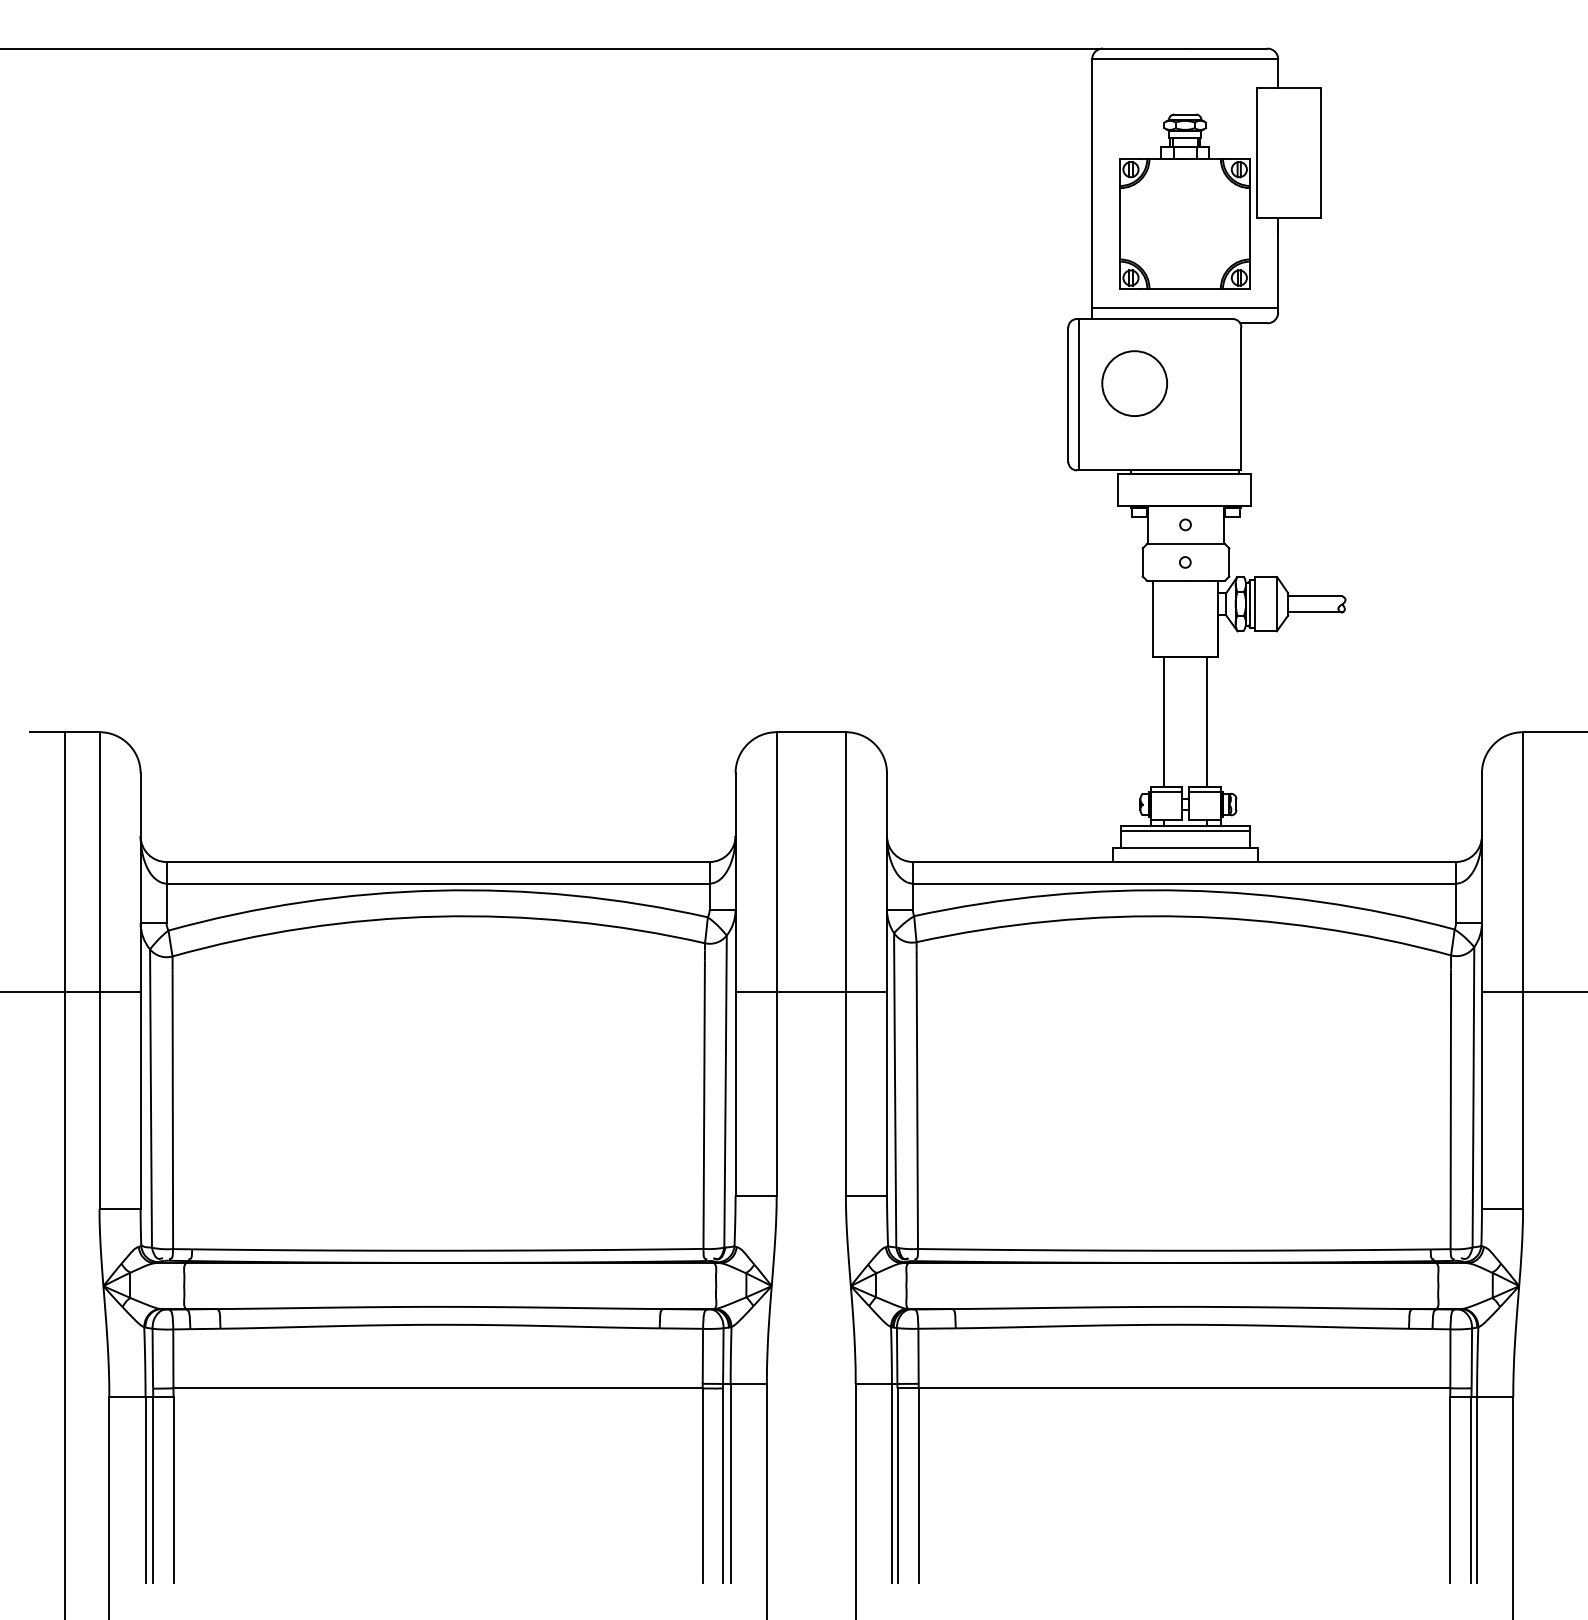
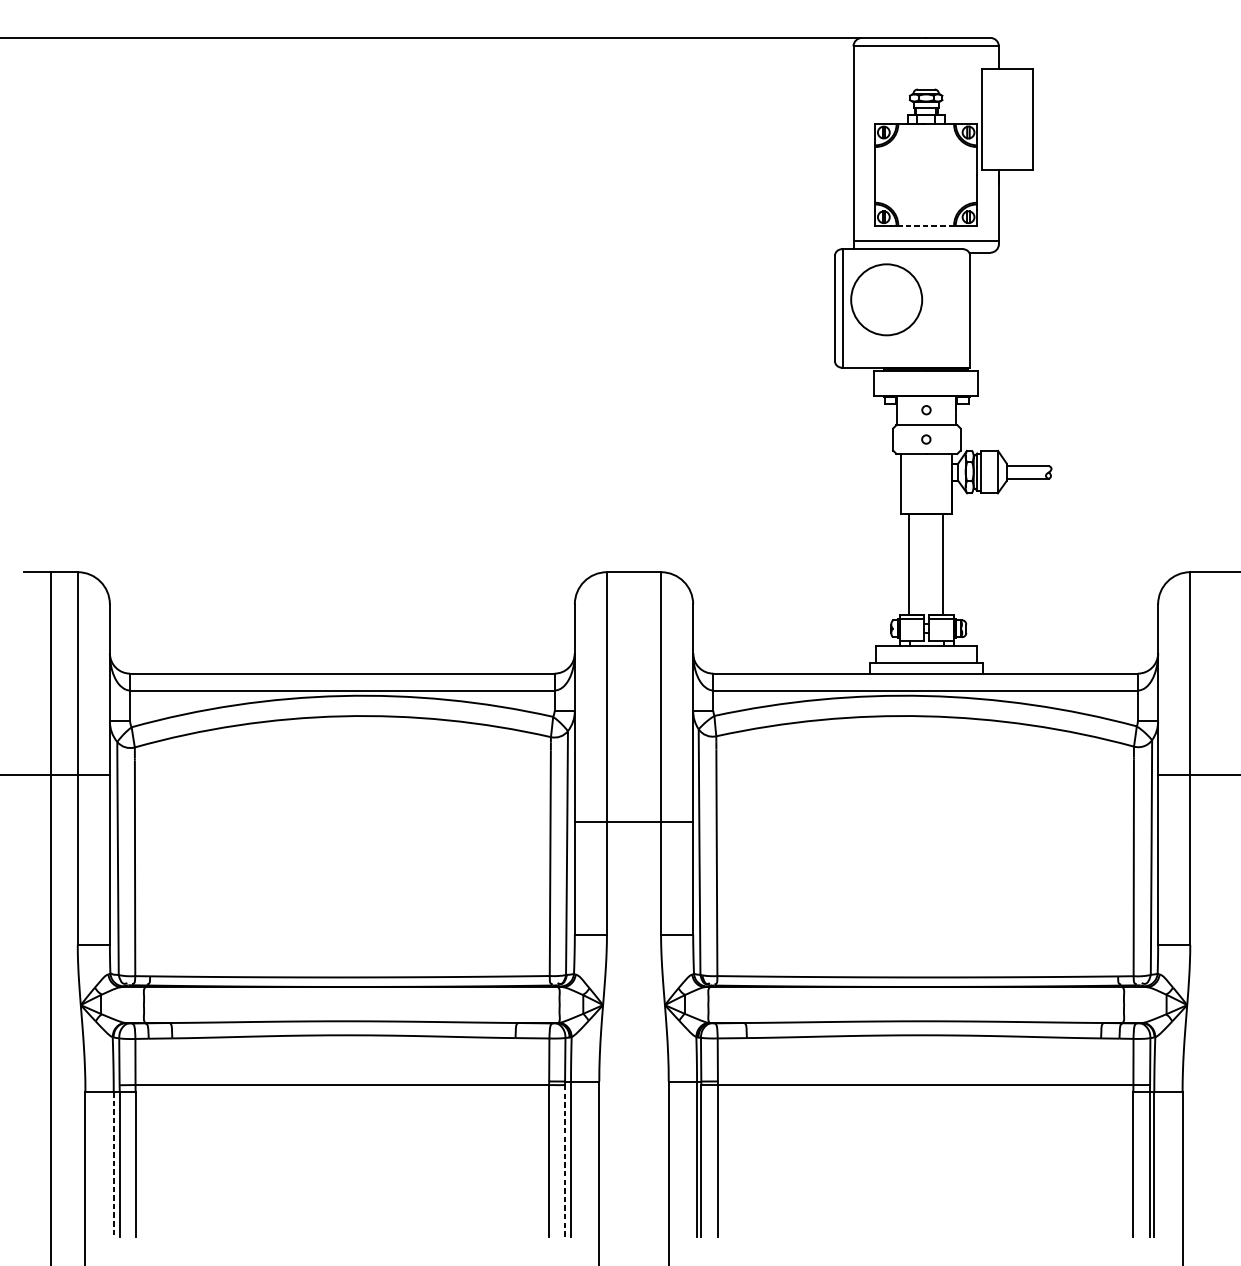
line: (1185, 288) -> (926, 225), solid -> dashed
circle: (1134, 383) -> (886, 299), size x1.4
line: (1185, 831) -> (926, 649), removed
line: (811, 991) -> (634, 821), moved
line: (723, 1486) -> (565, 1161), solid -> dashed
line: (145, 1490) -> (113, 1164), solid -> dashed

